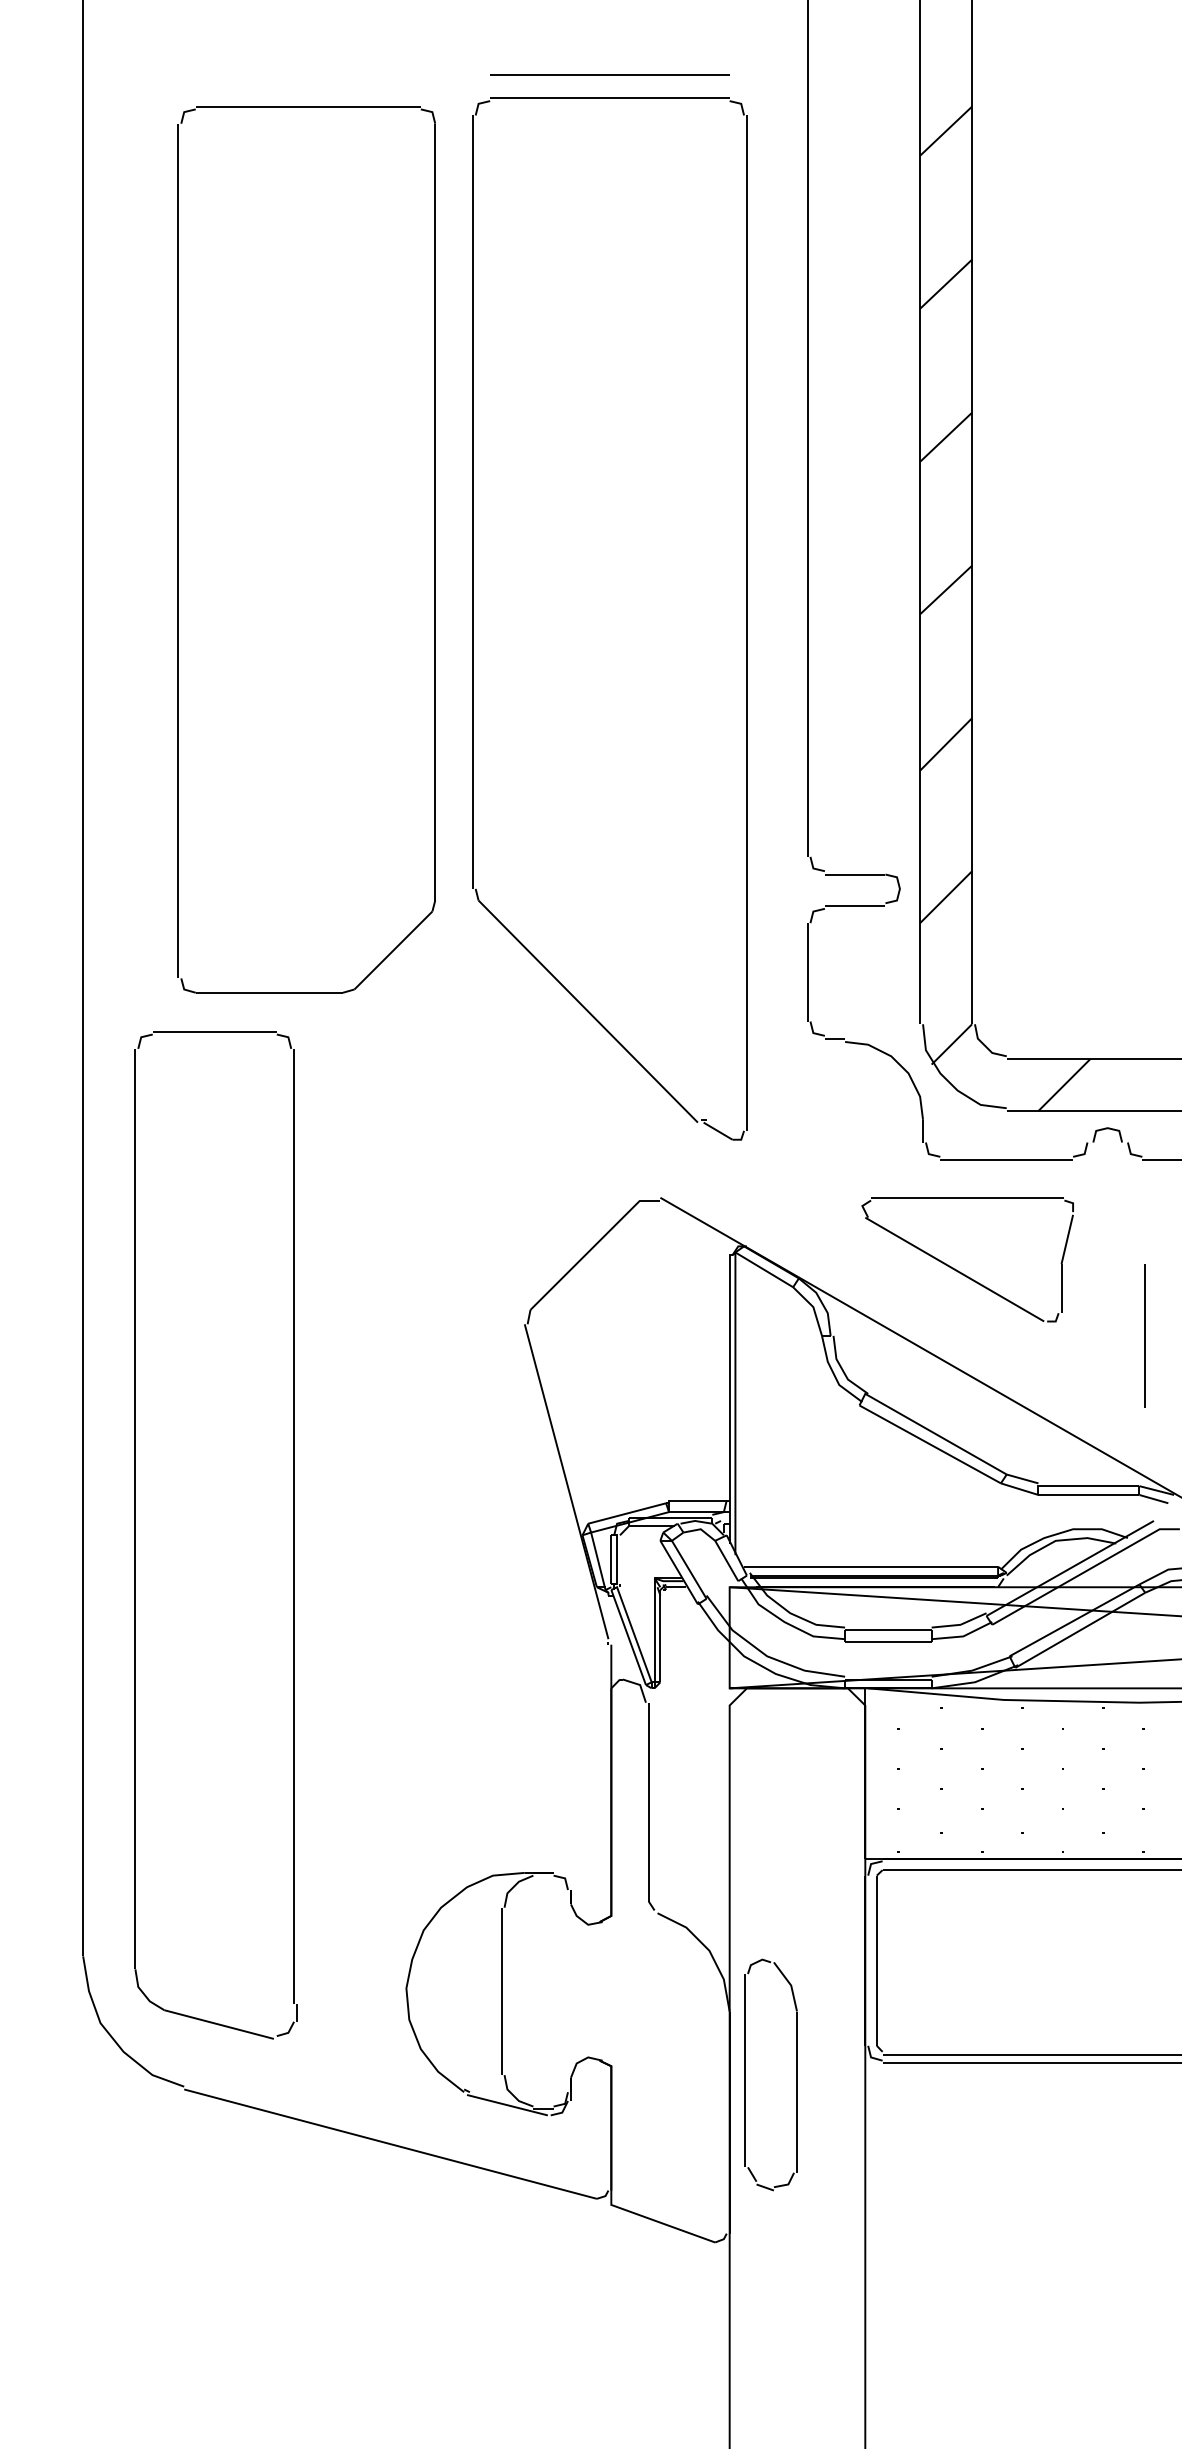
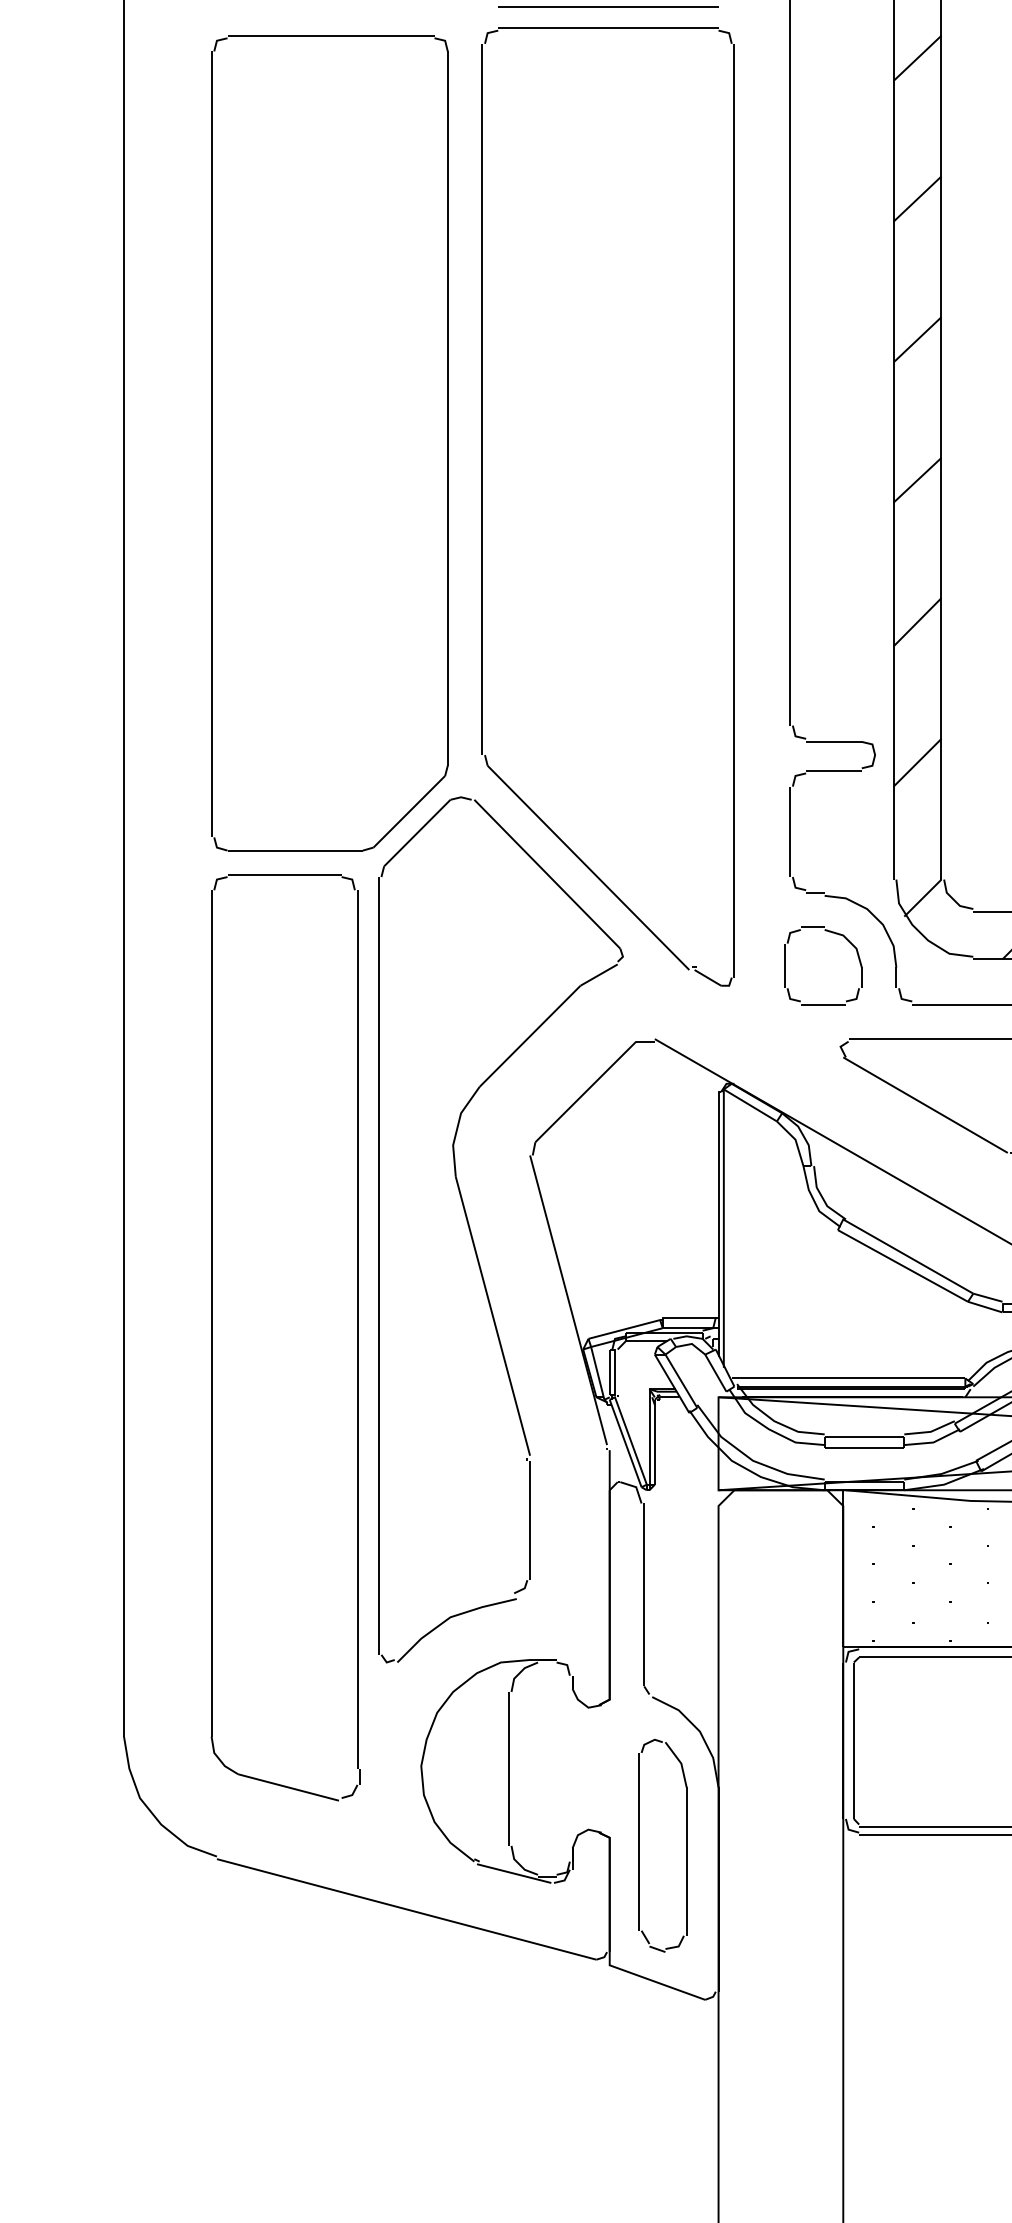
part: (852, 1082) -> (831, 933), added
part: (462, 1412) -> (472, 1236), added
part: (293, 1535) -> (356, 1337), moved
part: (745, 2074) -> (639, 1845), moved

